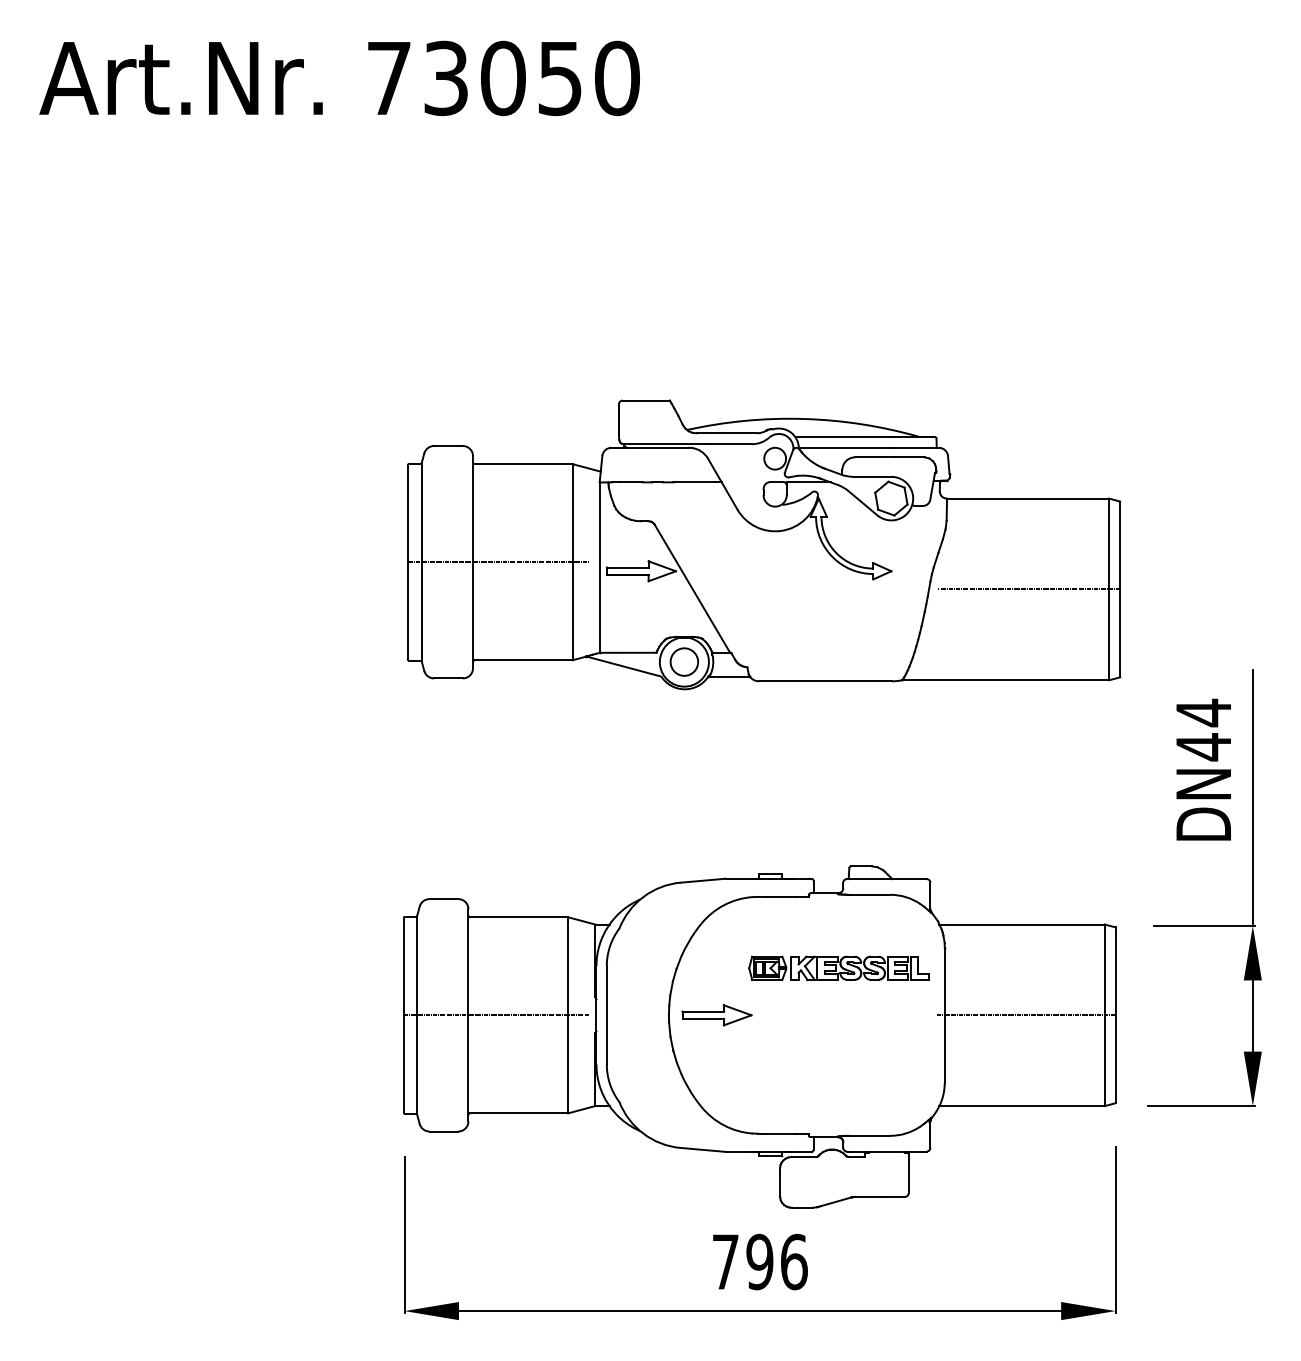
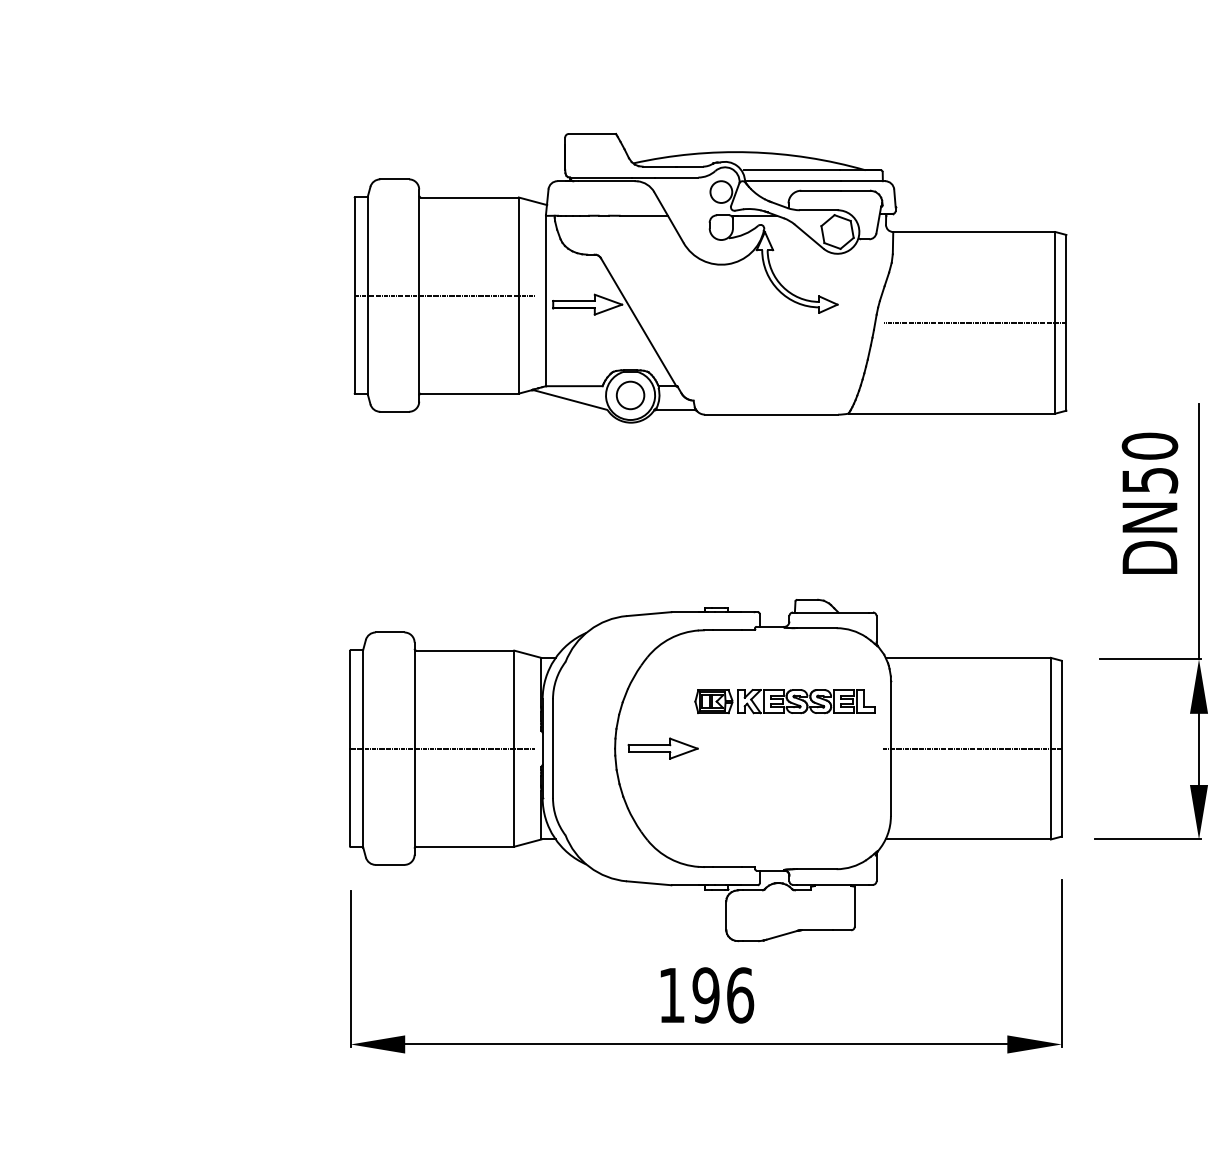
text: (1203, 729) -> (1149, 462), DN44 -> DN50
text: (725, 1261) -> (671, 994), 796 -> 196

